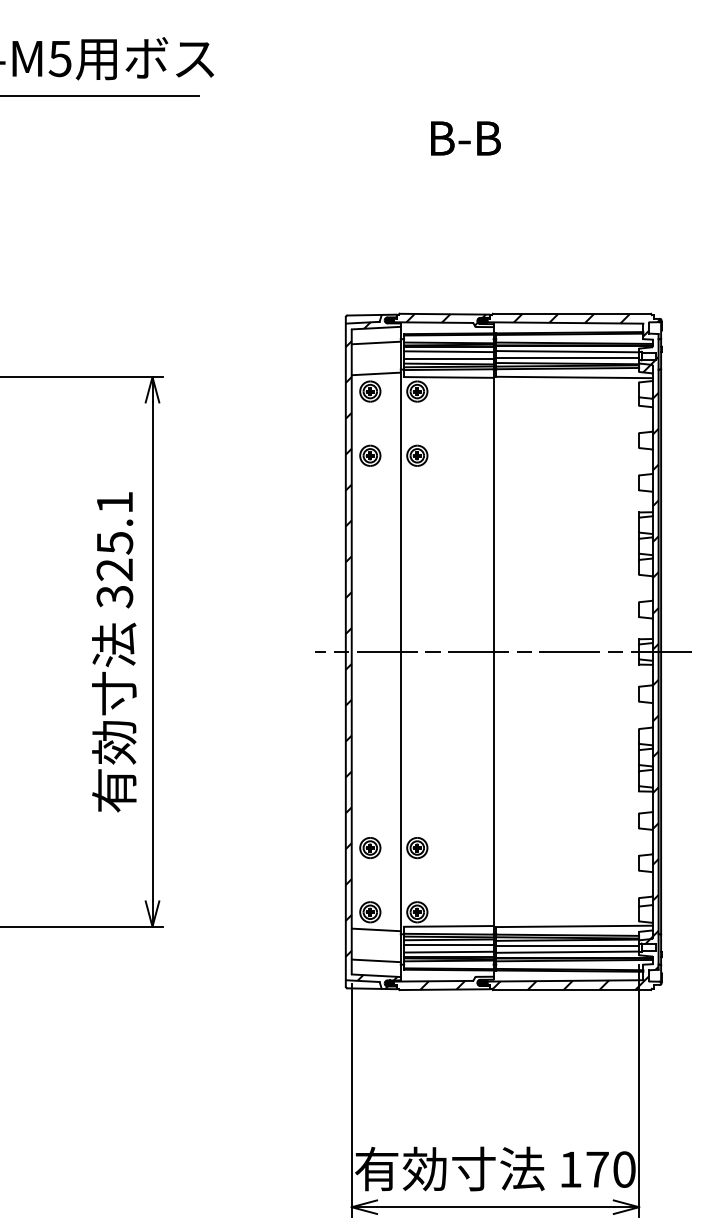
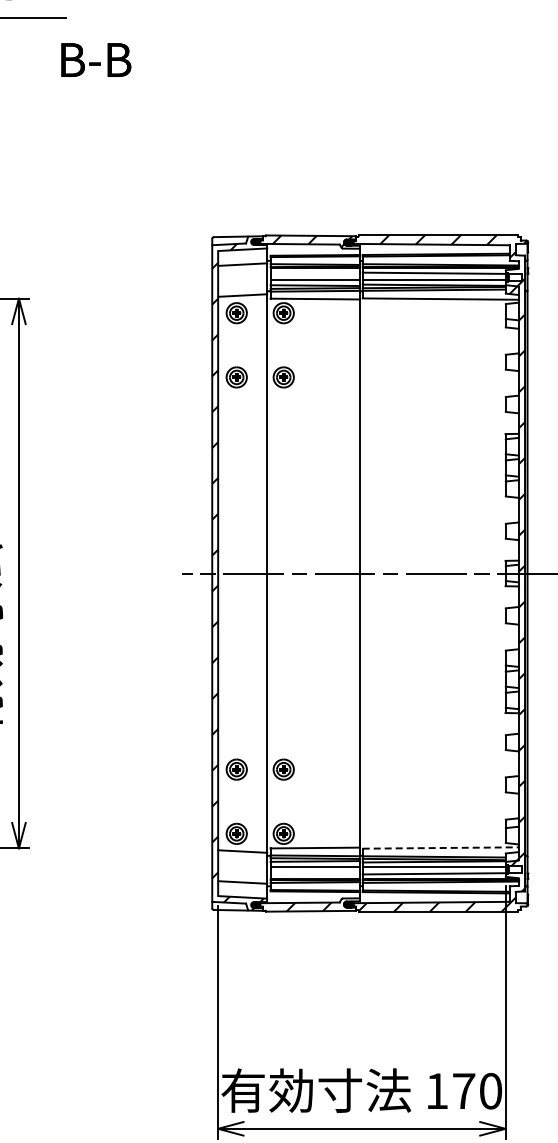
text: (465, 138) -> (95, 60), moved
line: (448, 351) -> (314, 273), removed
line: (574, 926) -> (440, 848), solid -> dashed
line: (448, 951) -> (314, 873), removed

